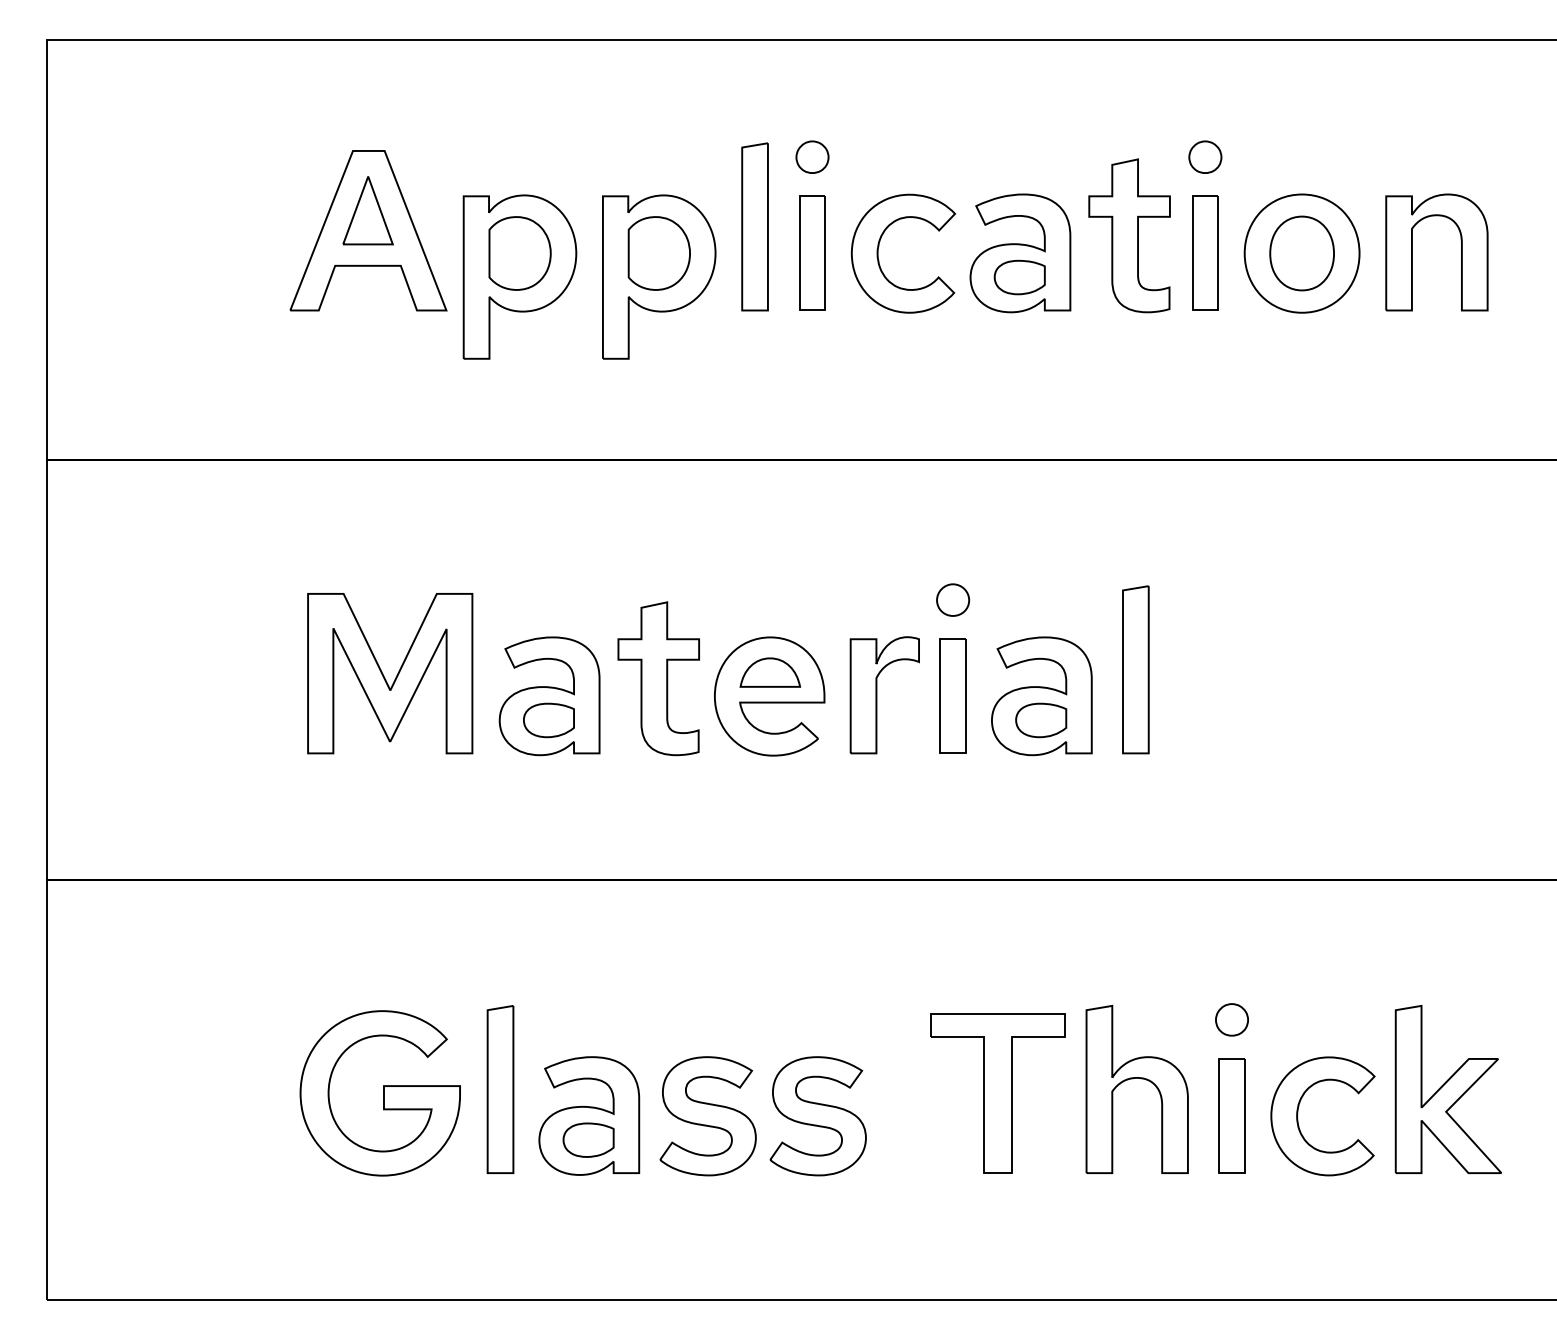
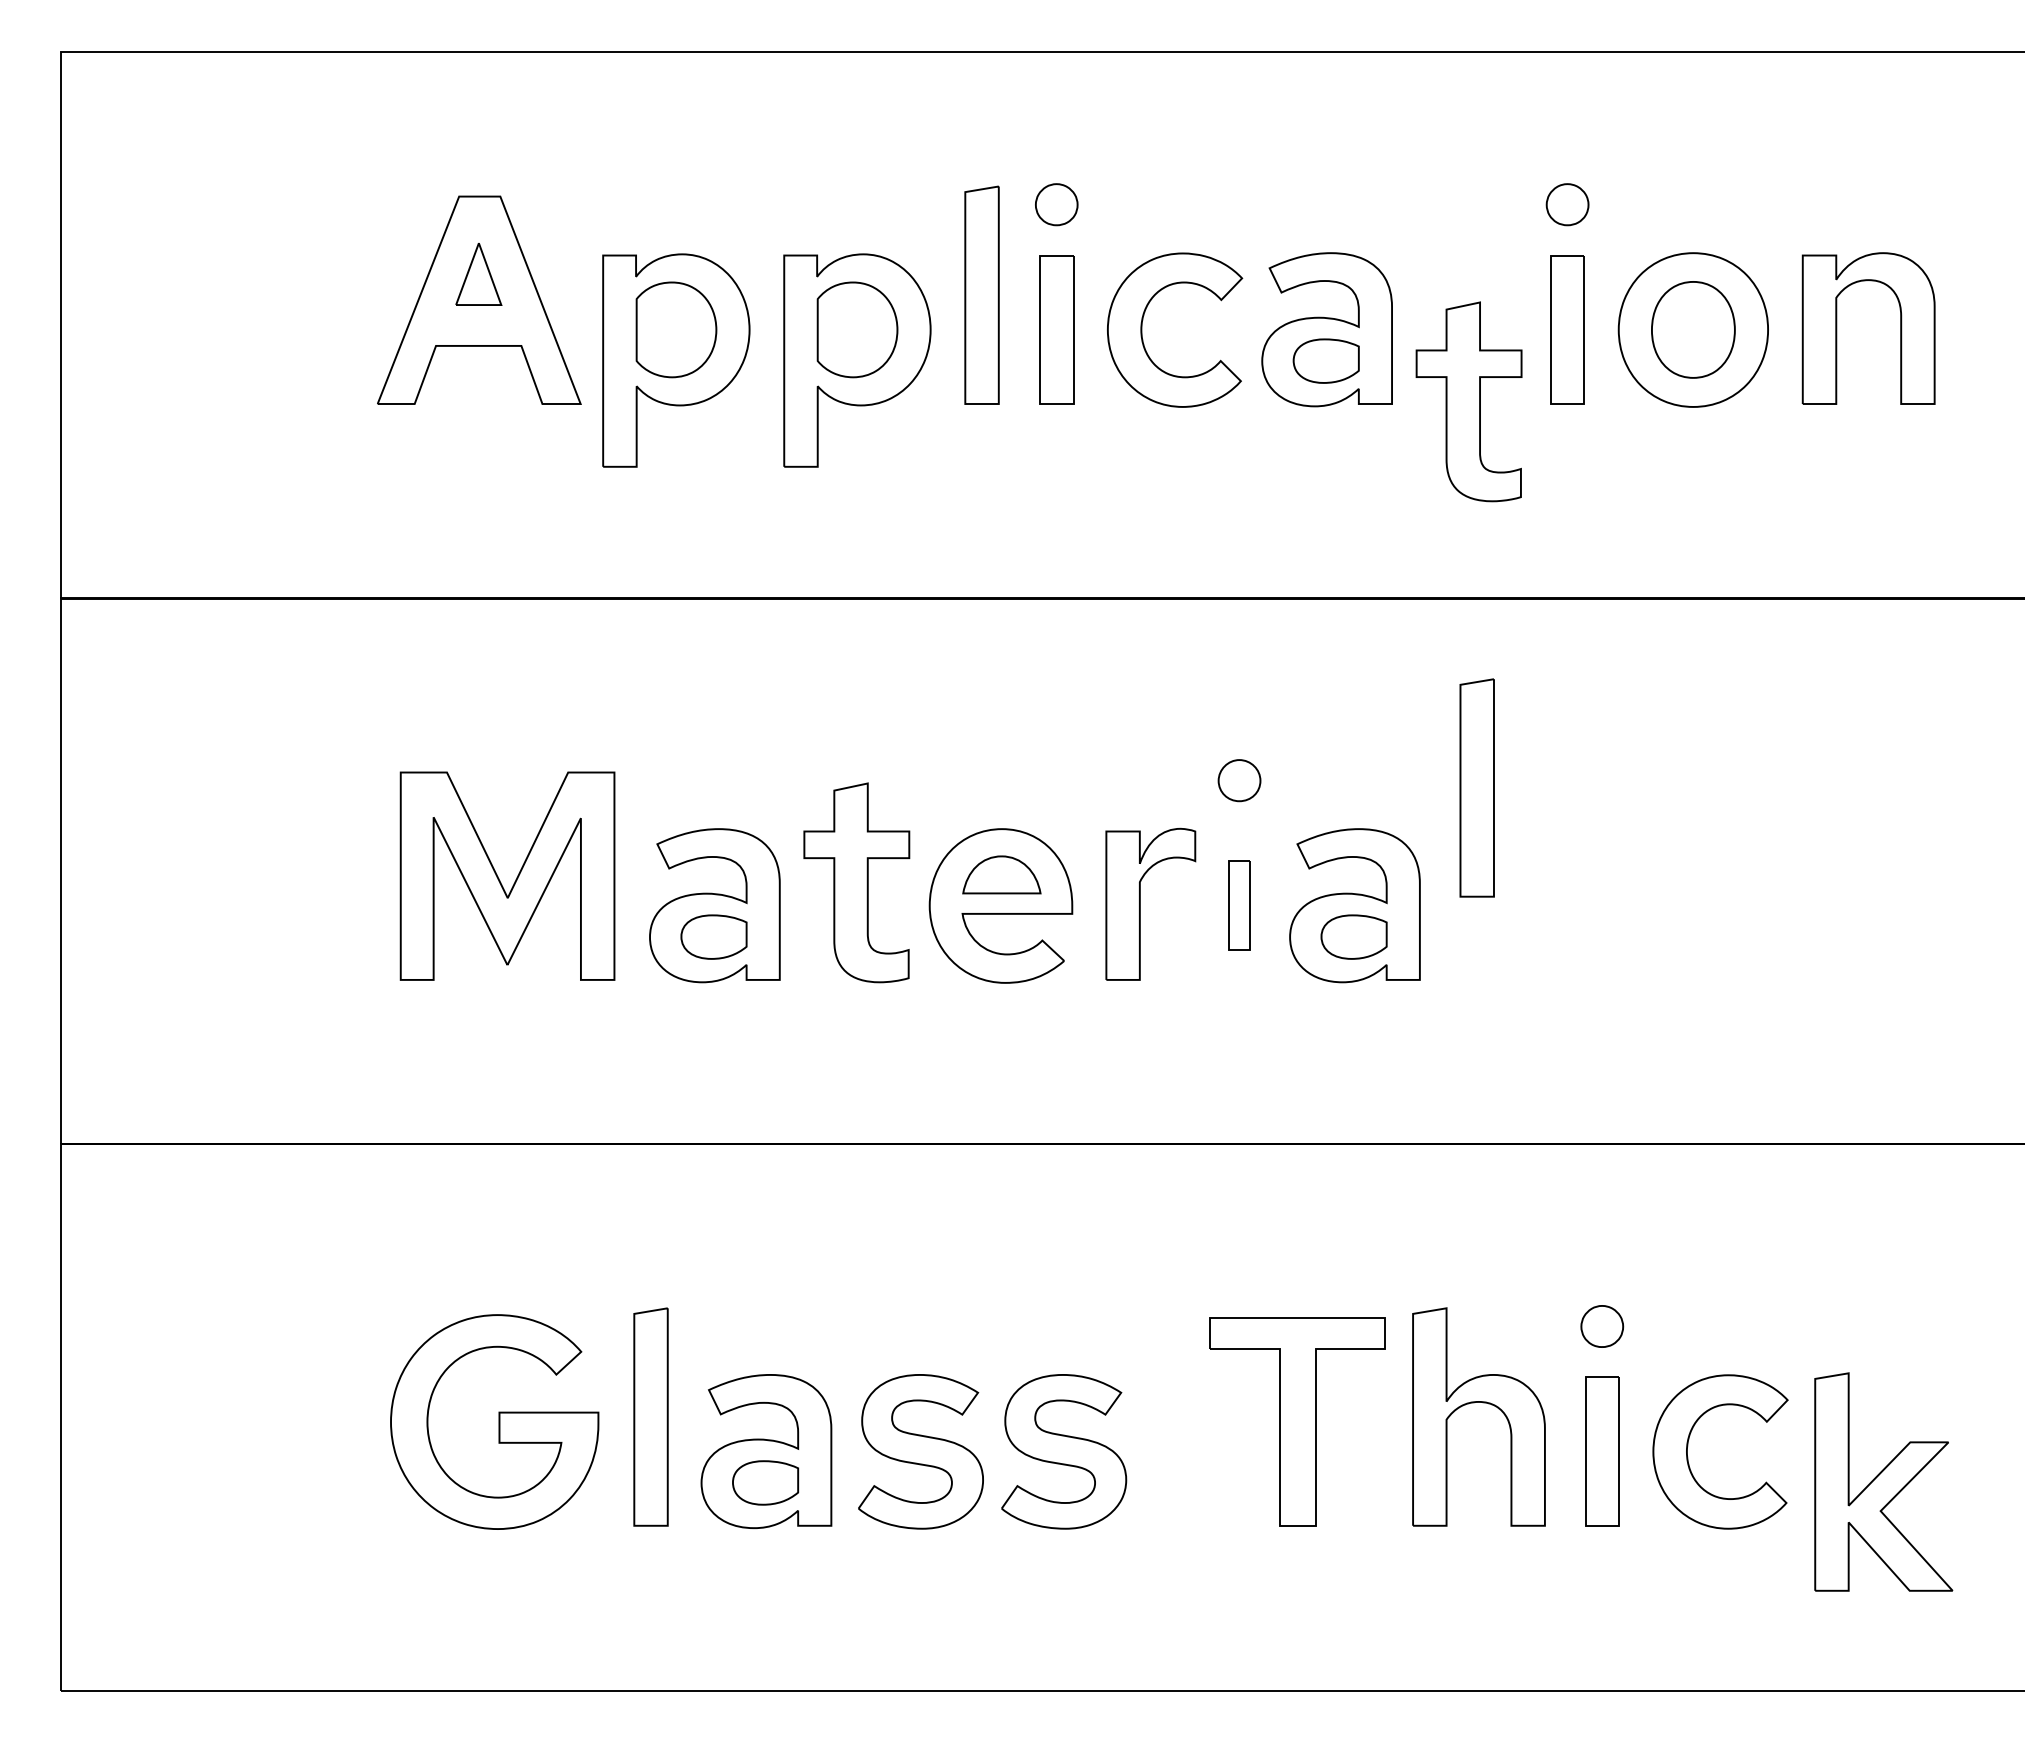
part: (367, 210) -> (478, 273), size x0.7
part: (1129, 235) -> (1468, 401), moved
part: (1135, 669) -> (1476, 787), moved
part: (952, 695) -> (1238, 904), size x0.6
part: (1447, 1089) -> (1882, 1482), moved

